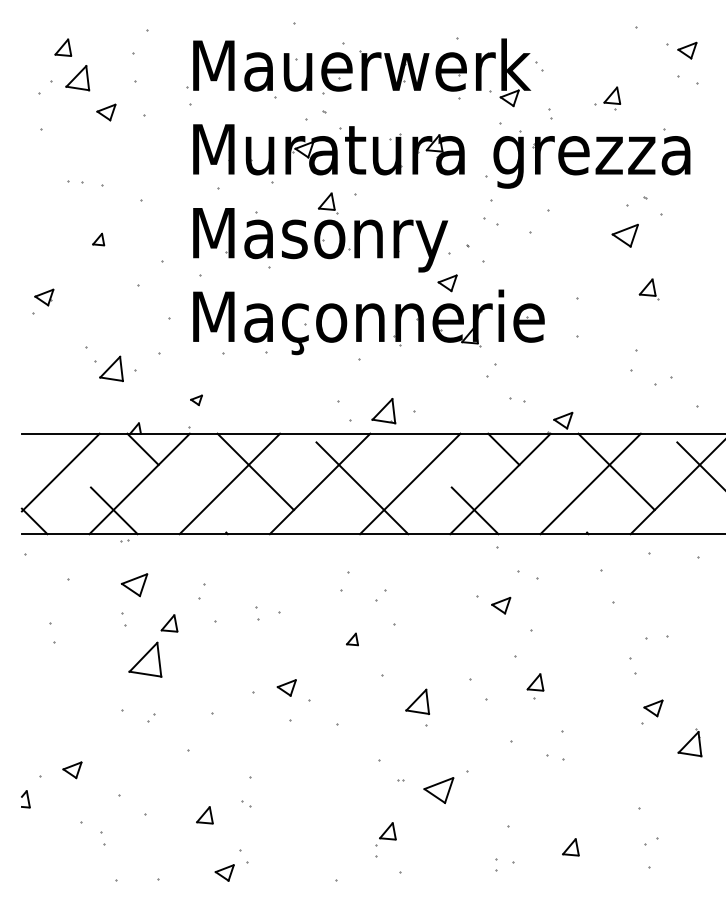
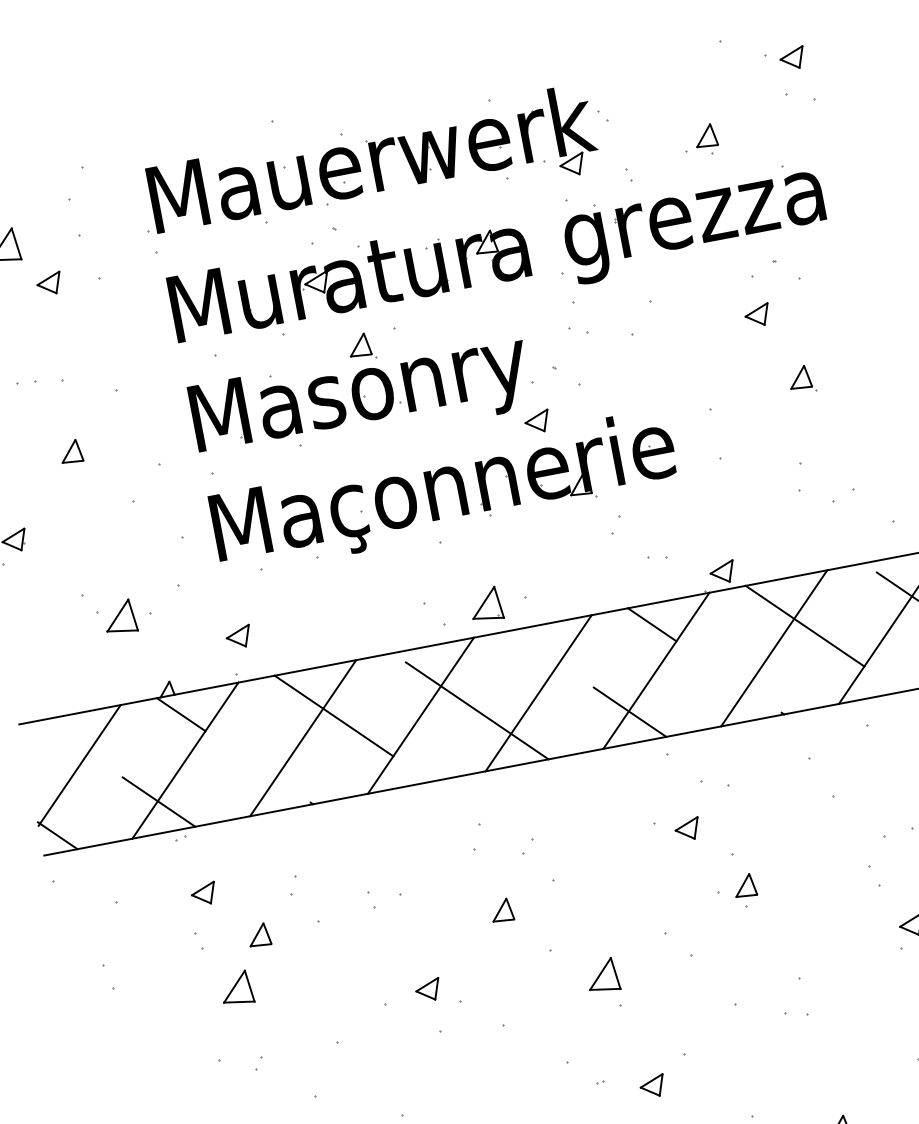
part: (625, 235) -> (757, 315), size x0.71
part: (98, 239) -> (70, 451), size x1.43
part: (196, 400) -> (238, 637), size x1.67
part: (134, 585) -> (203, 894), size x0.71
part: (352, 639) -> (502, 910), size x1.43
part: (145, 659) -> (236, 988), size x0.71
part: (535, 686) -> (745, 891), moved
part: (439, 790) -> (653, 1086), size x0.62

